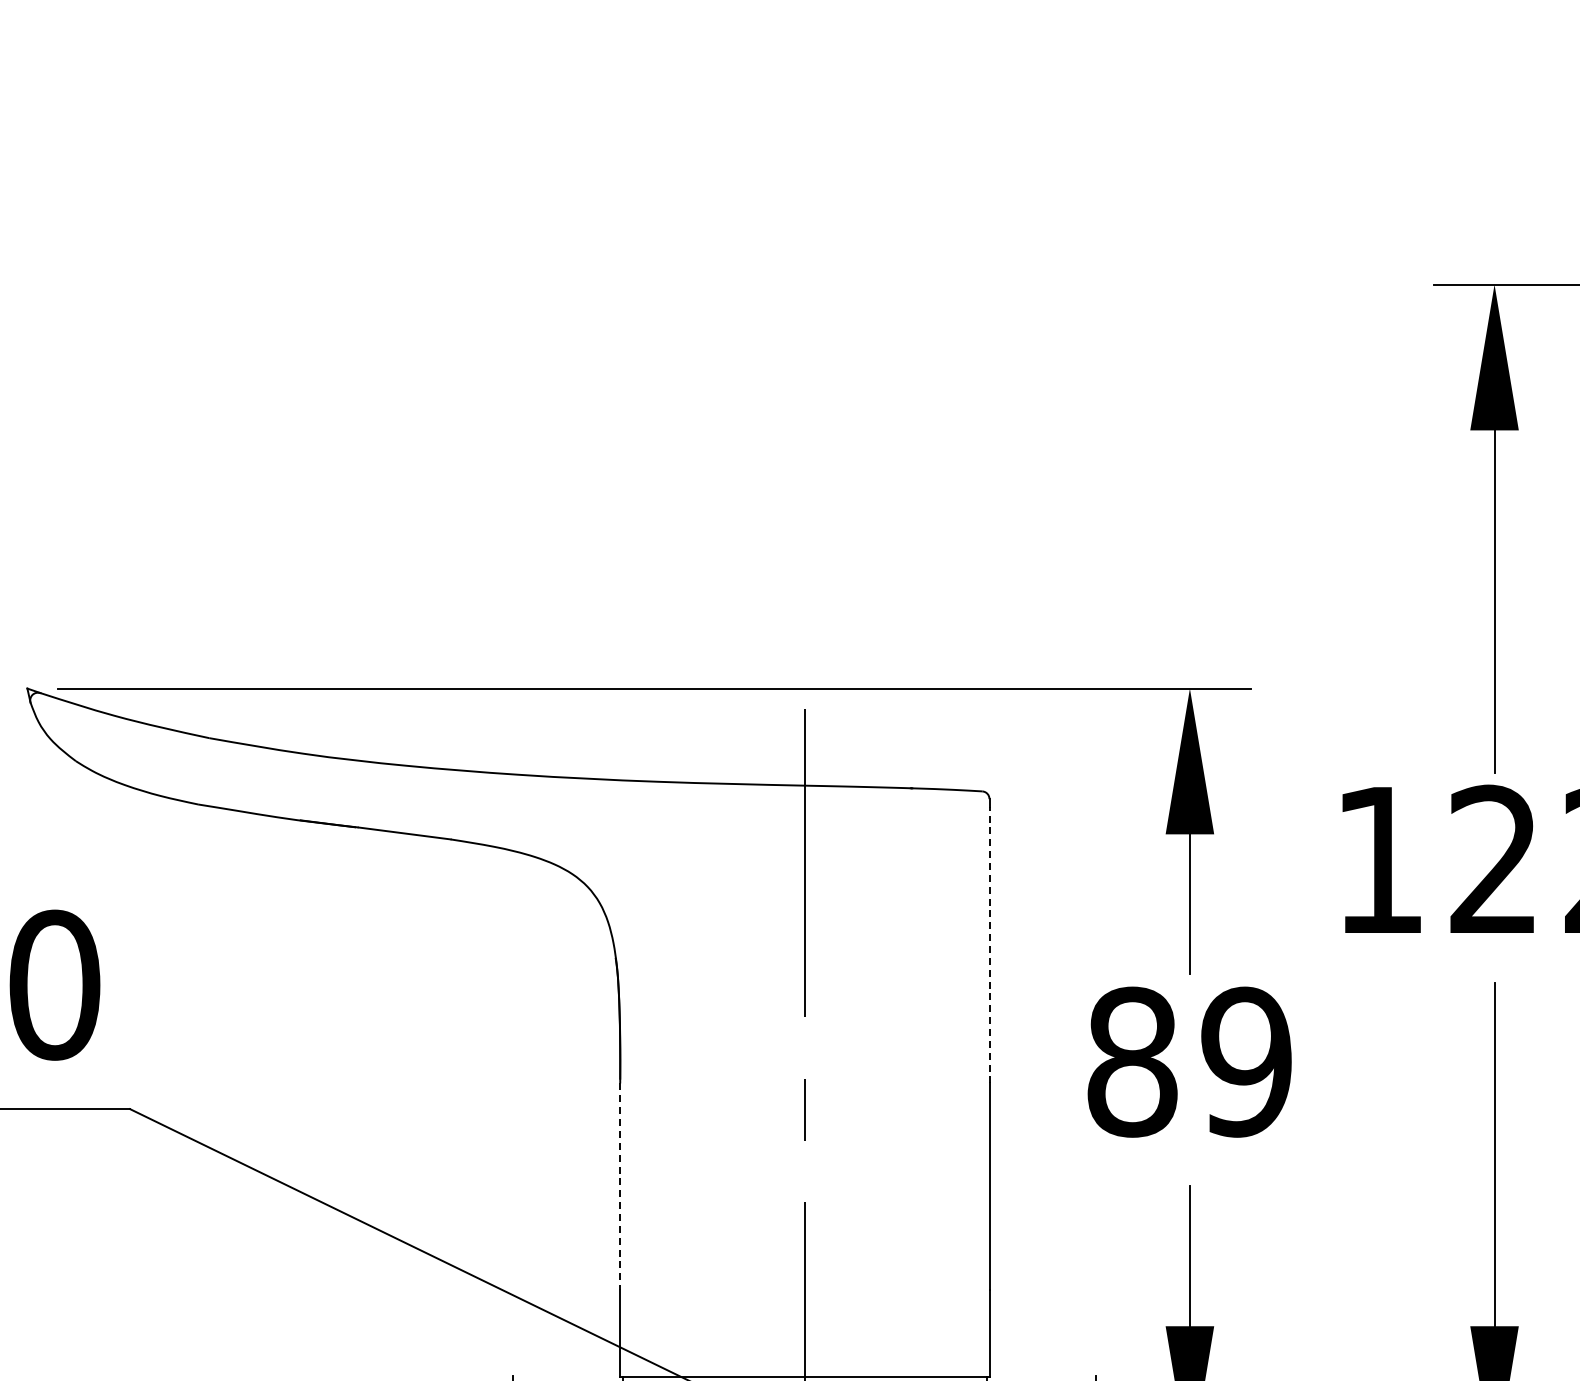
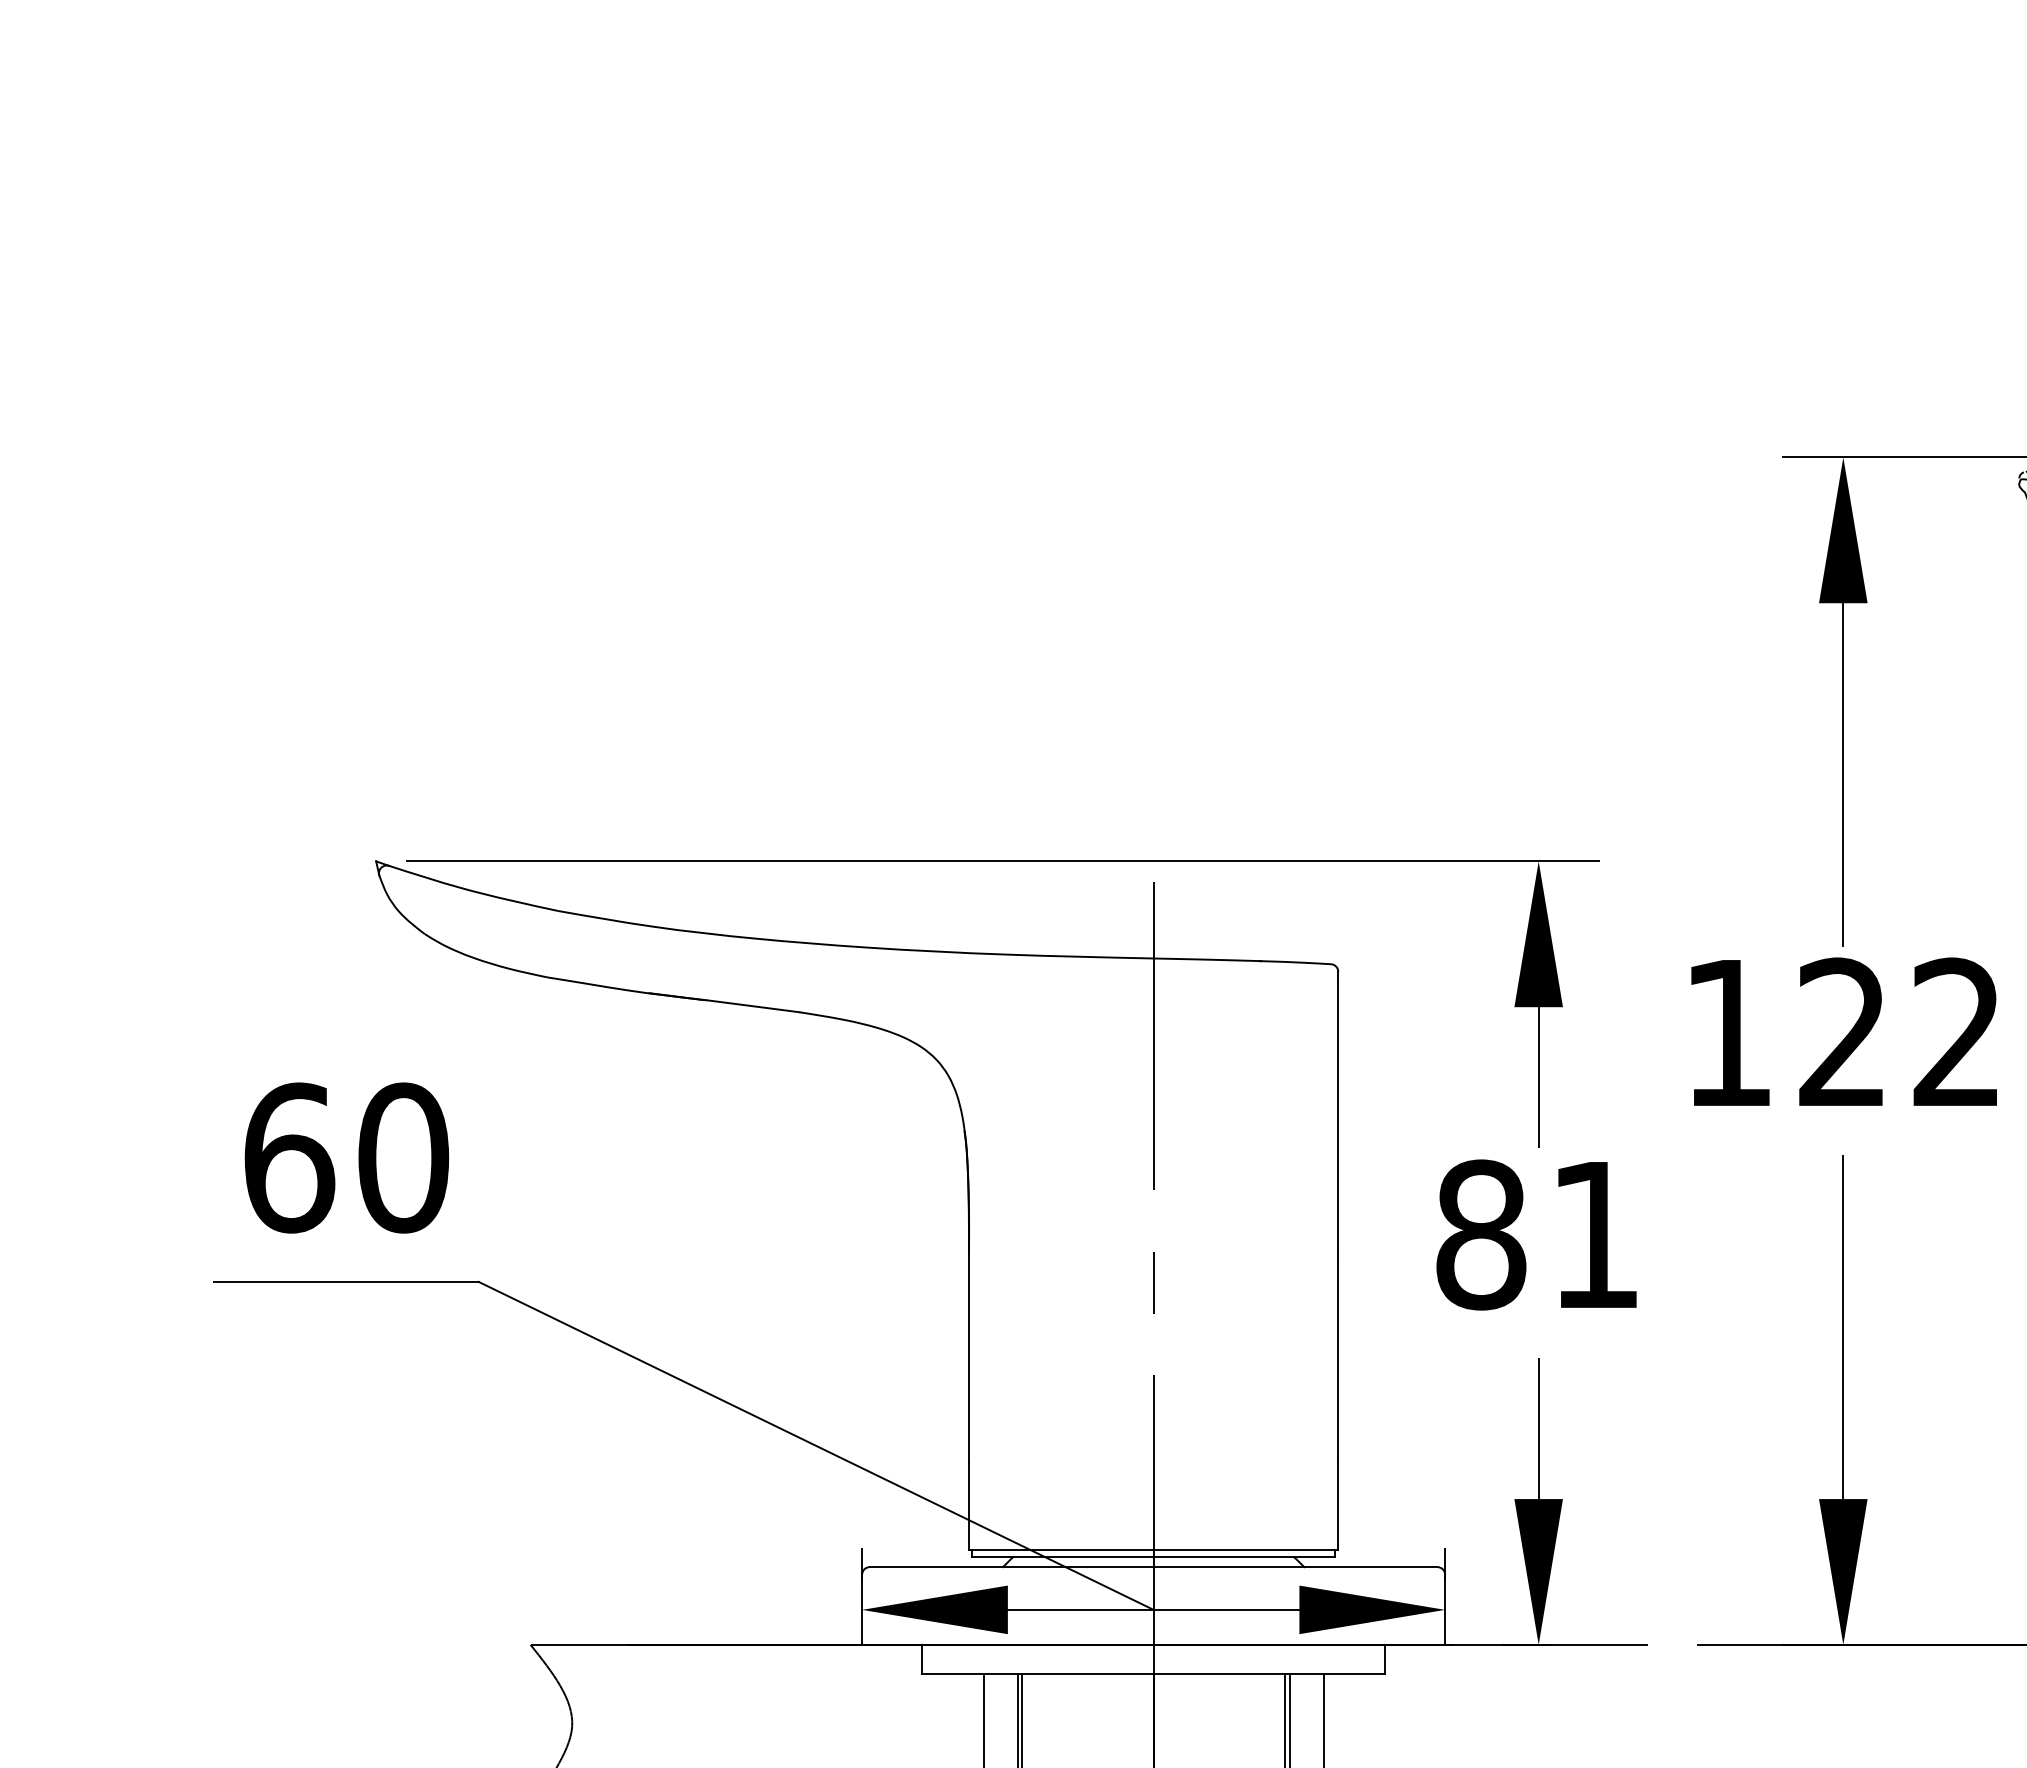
line: (989, 944) -> (1338, 1117), dashed -> solid
text: (1246, 1061) -> (1595, 1234), 89 -> 81
line: (620, 1186) -> (969, 1359), dashed -> solid

